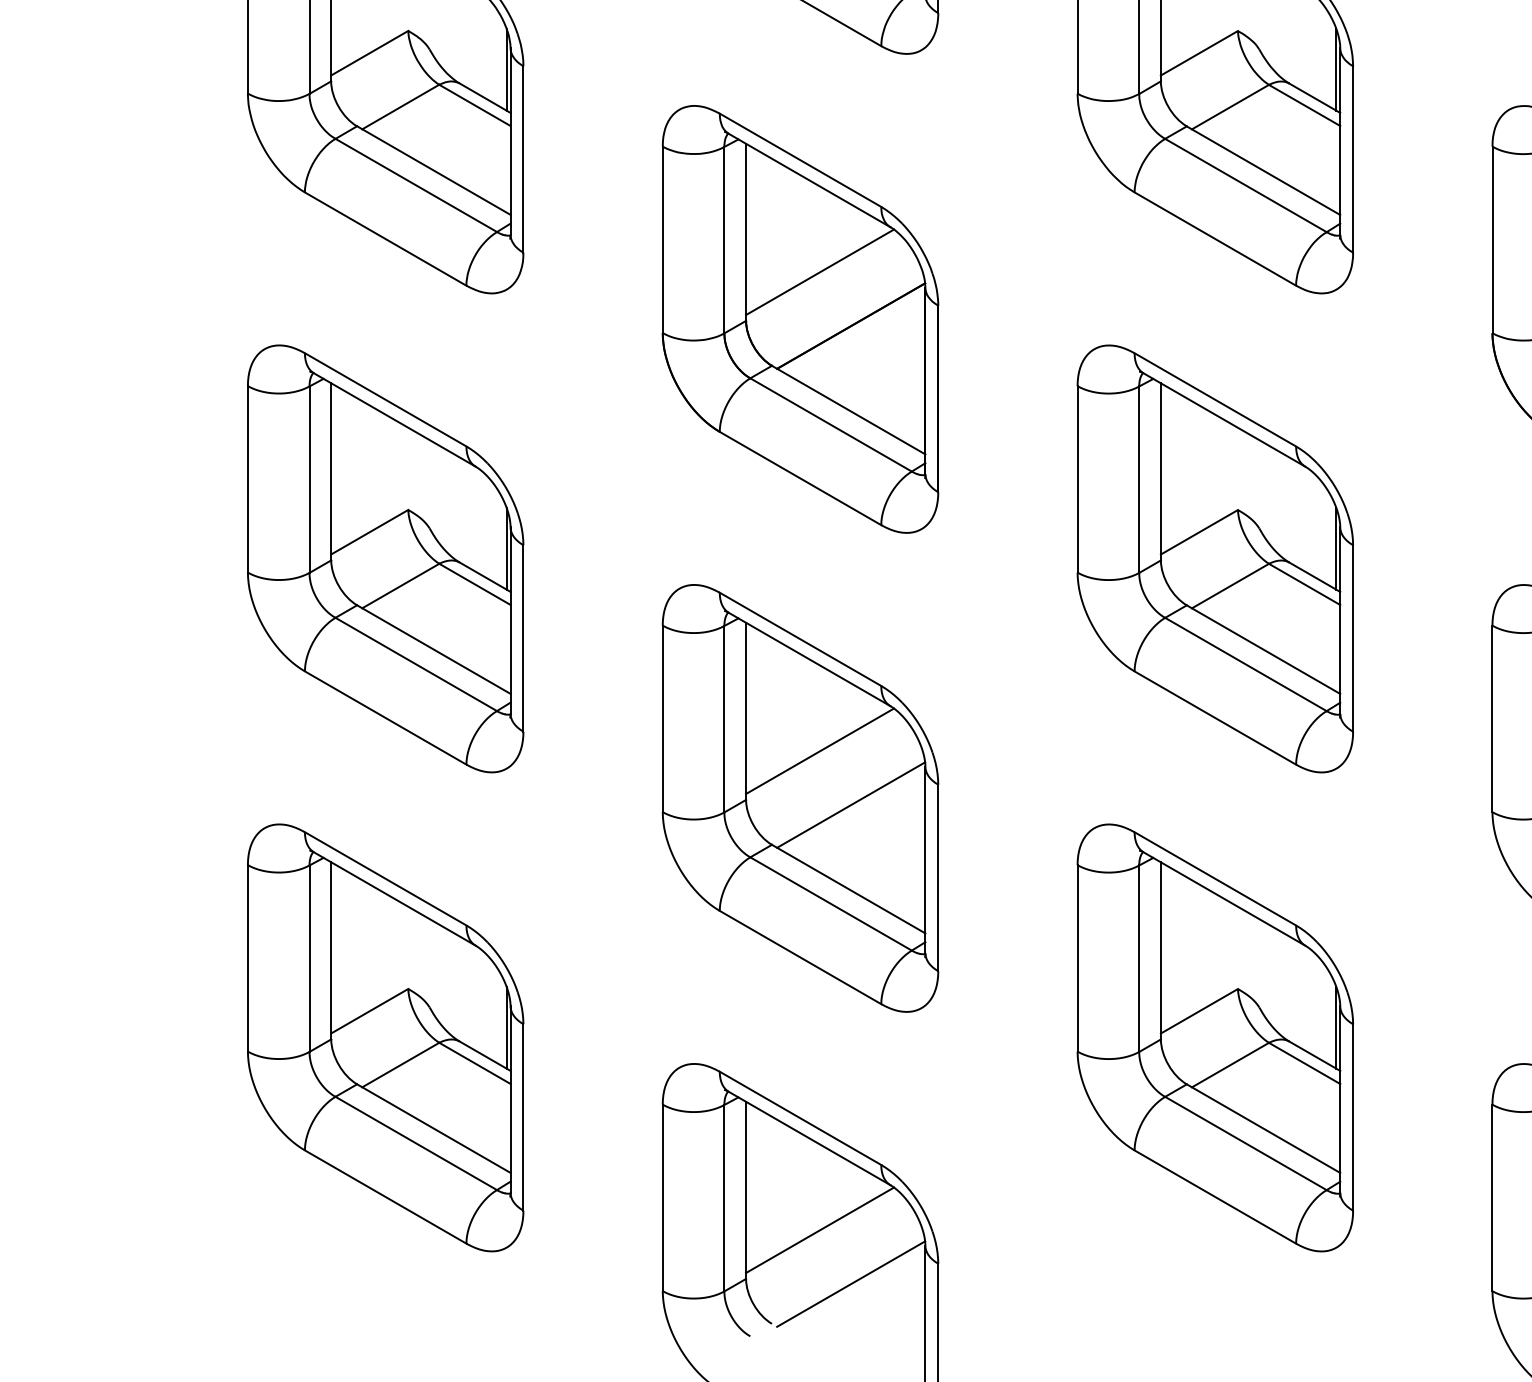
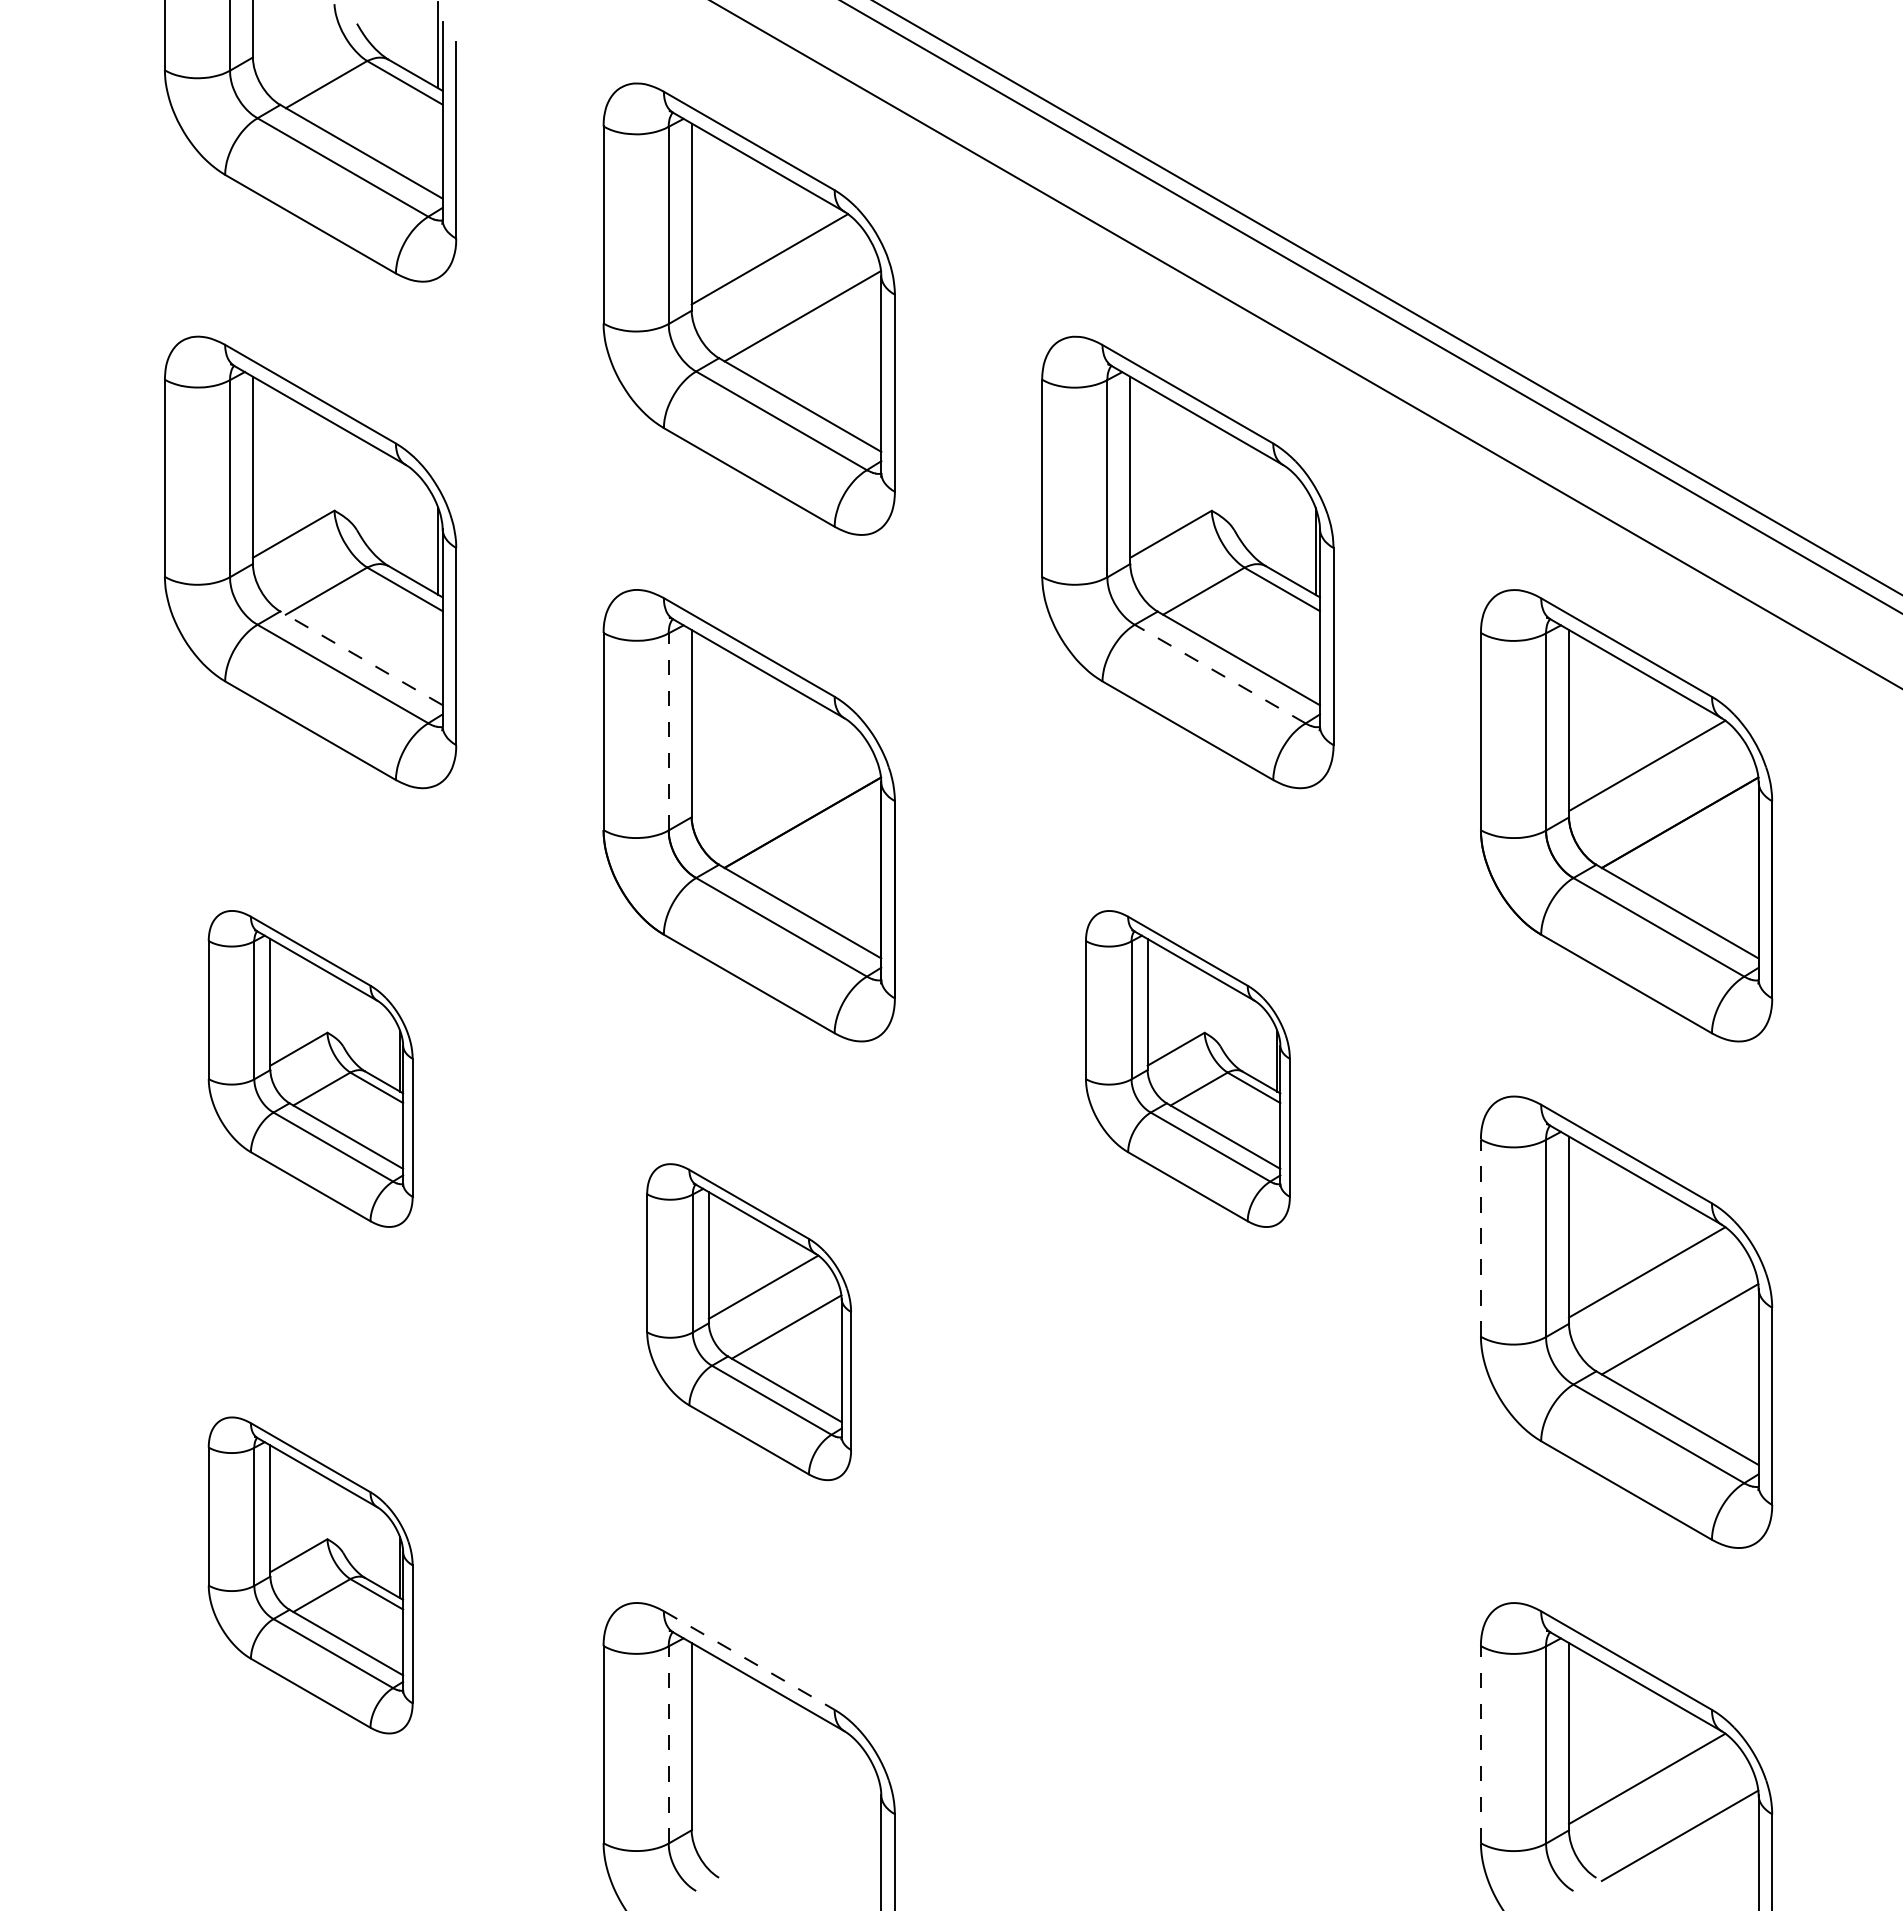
line: (433, 170) -> (361, 658), solid -> dashed
line: (1246, 185) -> (1220, 674), solid -> dashed
line: (724, 239) -> (668, 731), solid -> dashed
line: (819, 271) -> (769, 765), removed
part: (385, 558) -> (310, 1068), size x0.7
part: (1214, 558) -> (1187, 1068), size x0.7
line: (1492, 719) -> (1480, 1238), solid -> dashed
part: (799, 797) -> (748, 1321), size x0.7
part: (385, 1037) -> (310, 1575), size x0.7
part: (1214, 1037) -> (1187, 1575), removed
line: (800, 1118) -> (749, 1660), solid -> dashed
line: (724, 1197) -> (668, 1744), solid -> dashed
line: (1492, 1197) -> (1480, 1744), solid -> dashed
line: (819, 1229) -> (769, 1778), removed
line: (850, 1283) -> (802, 1835), removed

